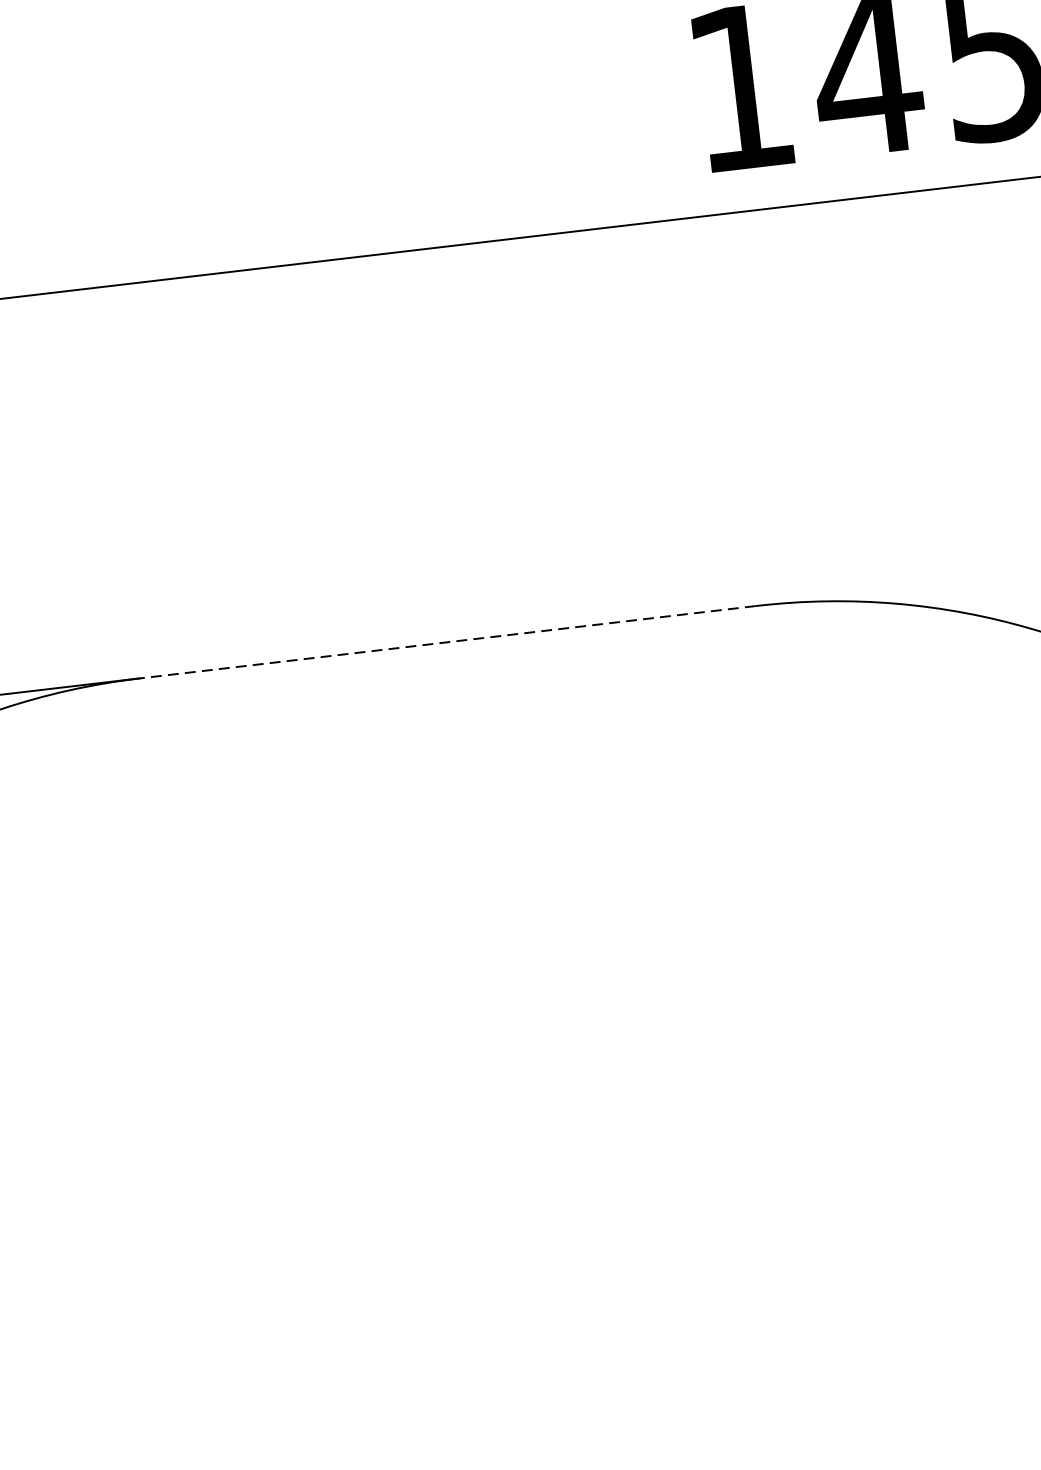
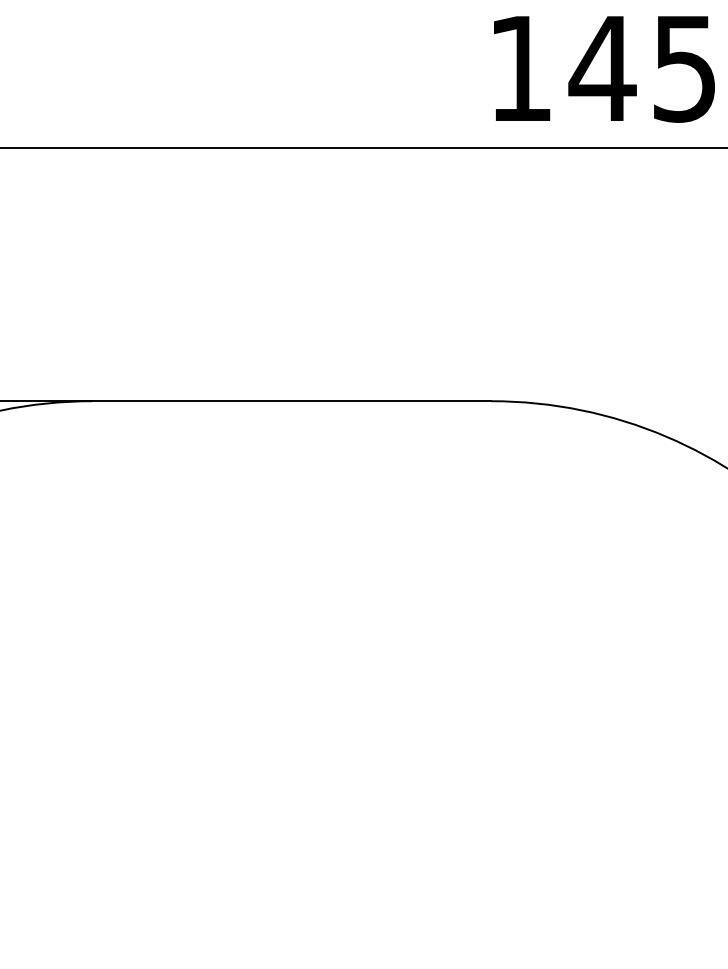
line: (447, 642) -> (291, 401), dashed -> solid

